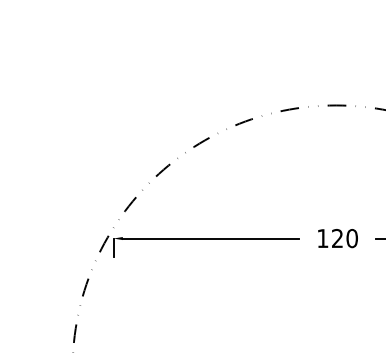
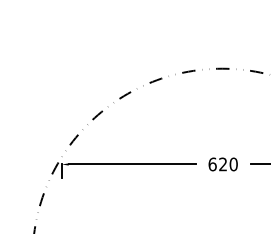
text: (322, 238) -> (212, 164), 120 -> 620

